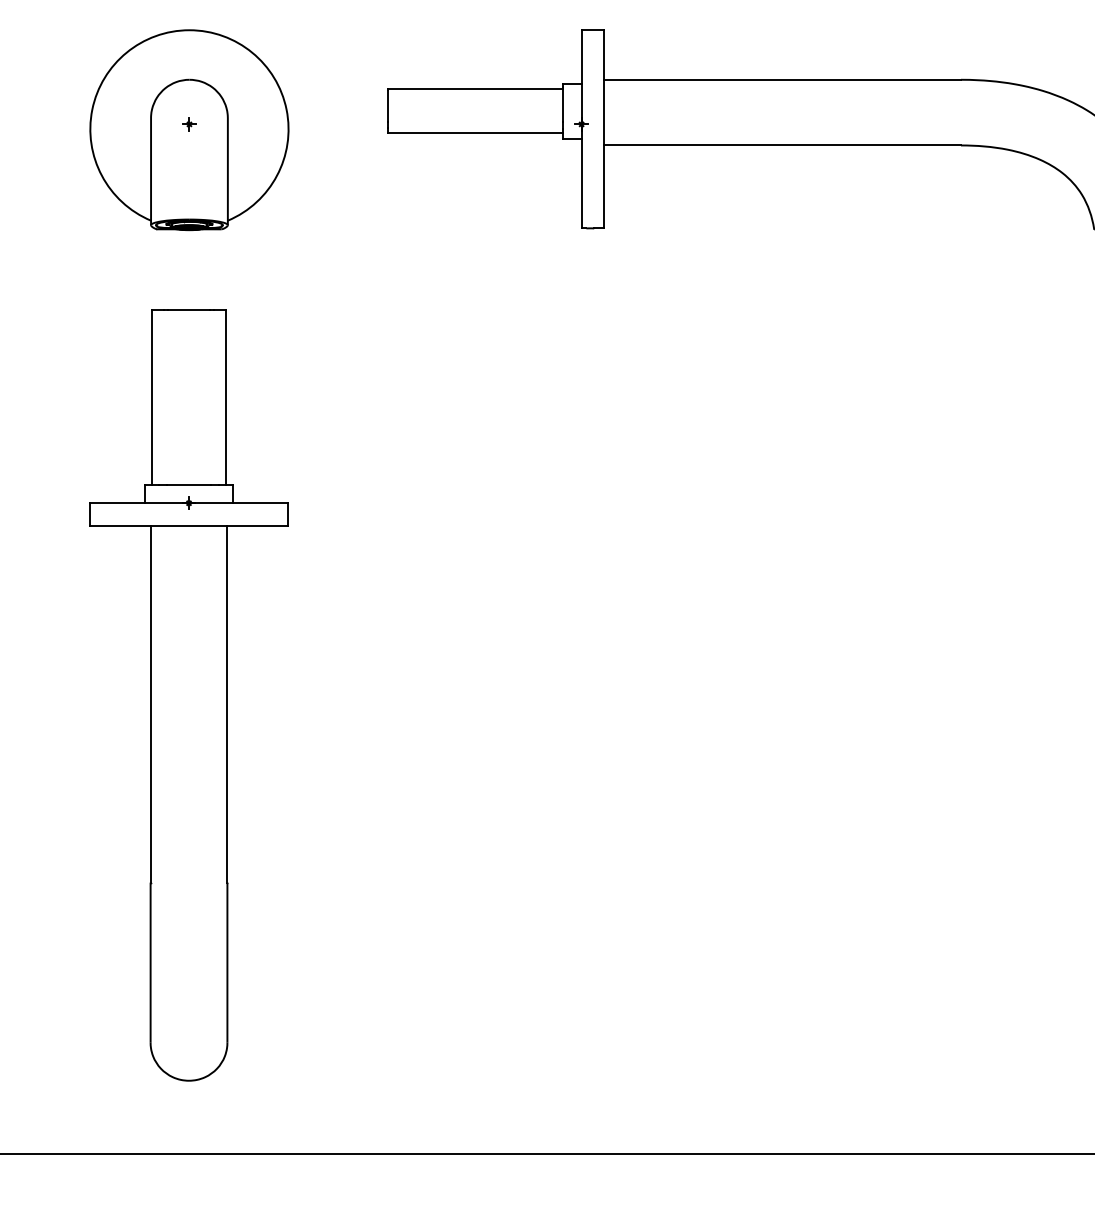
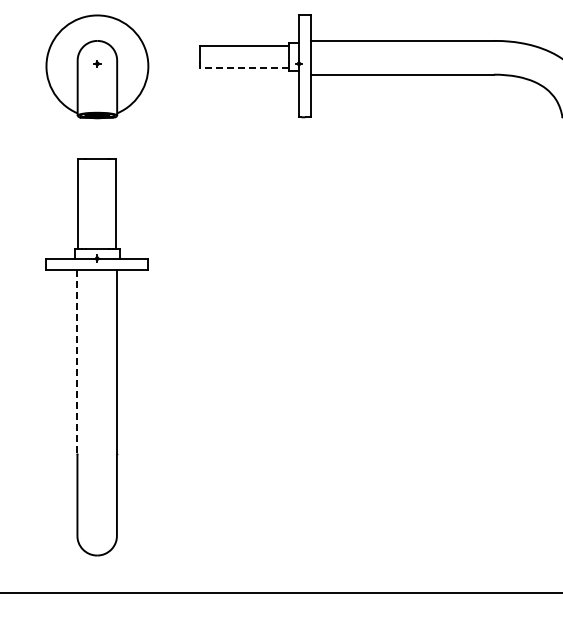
line: (475, 133) -> (244, 68), solid -> dashed
line: (150, 703) -> (77, 361), solid -> dashed

